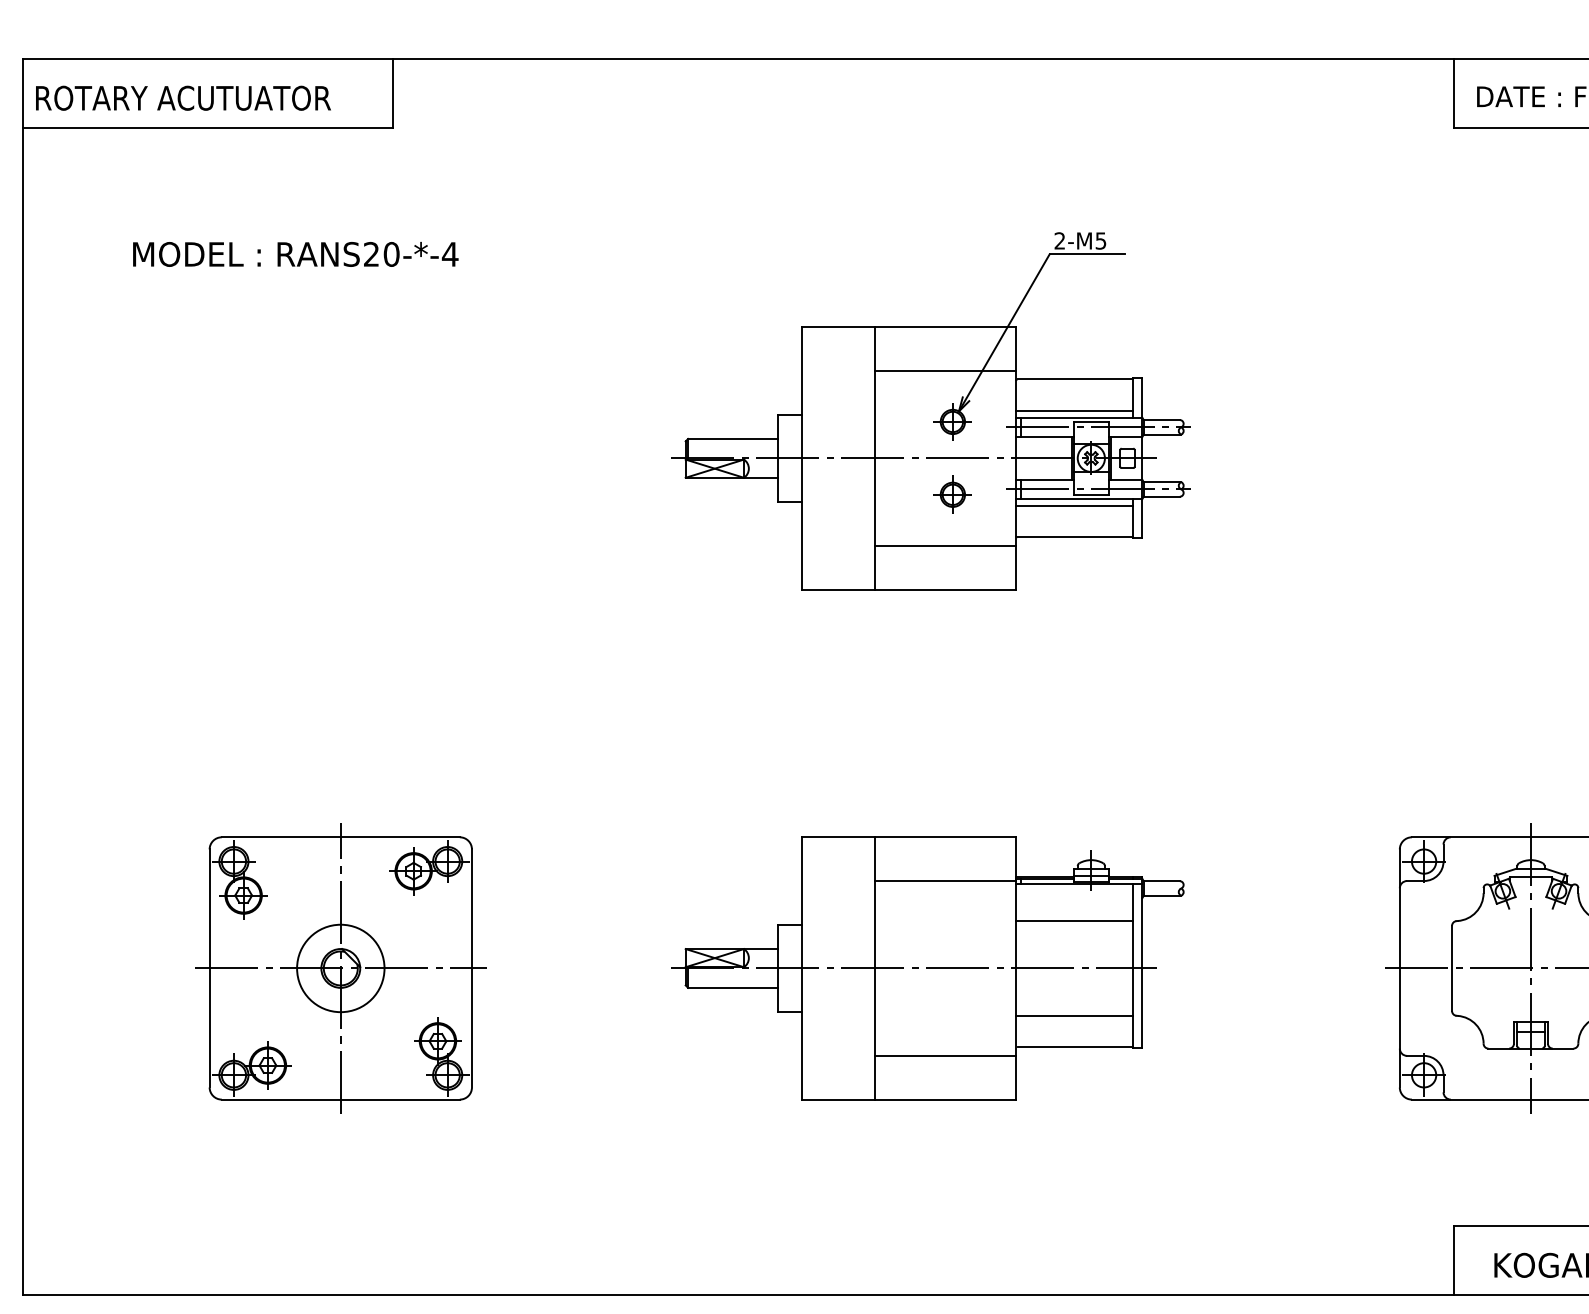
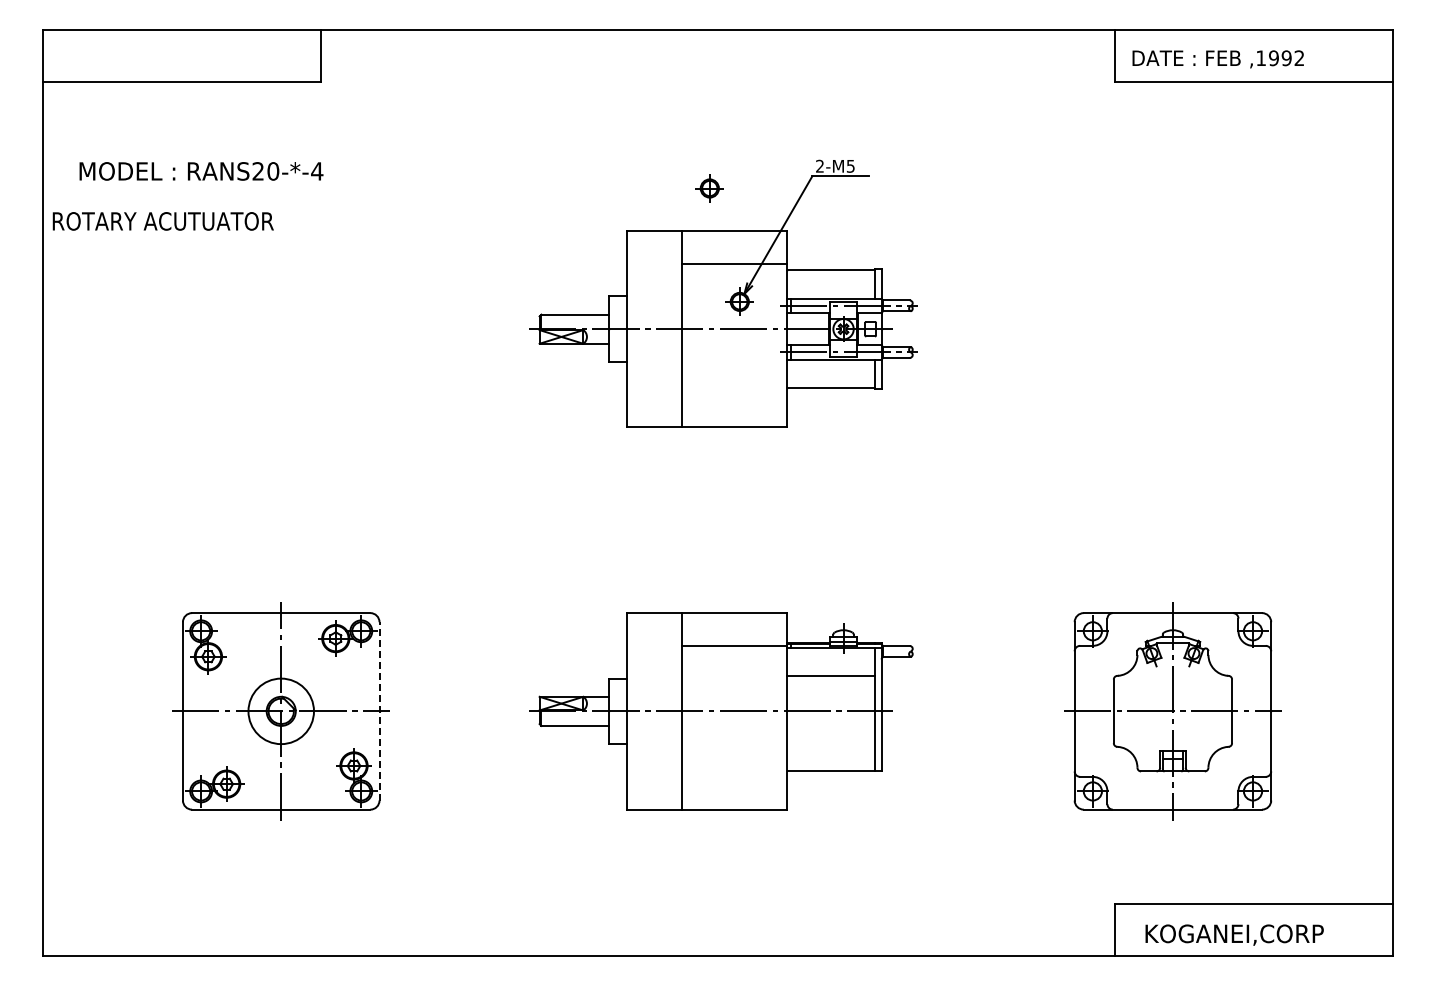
text: (182, 98) -> (162, 221), moved
text: (295, 254) -> (201, 171), moved
line: (1073, 410) -> (830, 293), removed
part: (952, 494) -> (709, 188), moved
line: (1073, 505) -> (830, 364), removed
line: (945, 545) -> (734, 394), removed
line: (471, 967) -> (379, 710), solid -> dashed
line: (1073, 1015) -> (830, 746), removed
line: (945, 1055) -> (734, 776), removed

